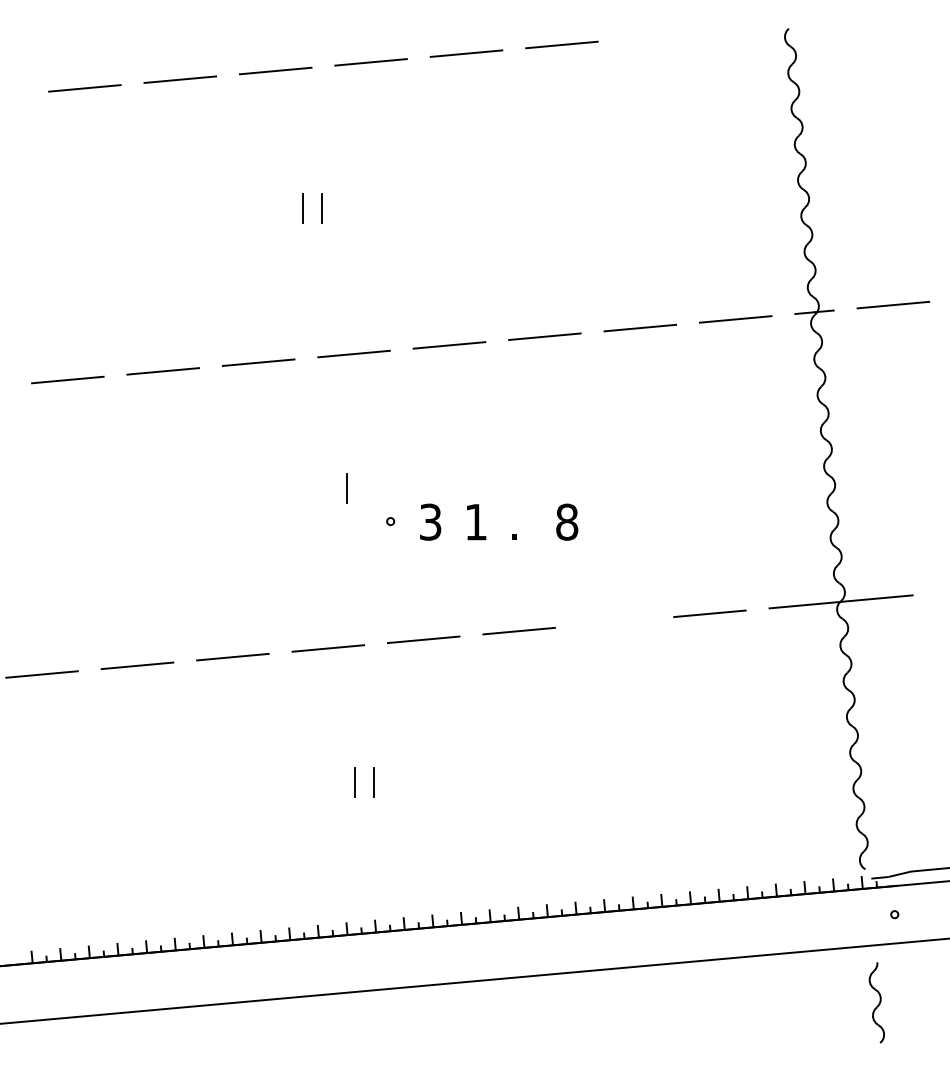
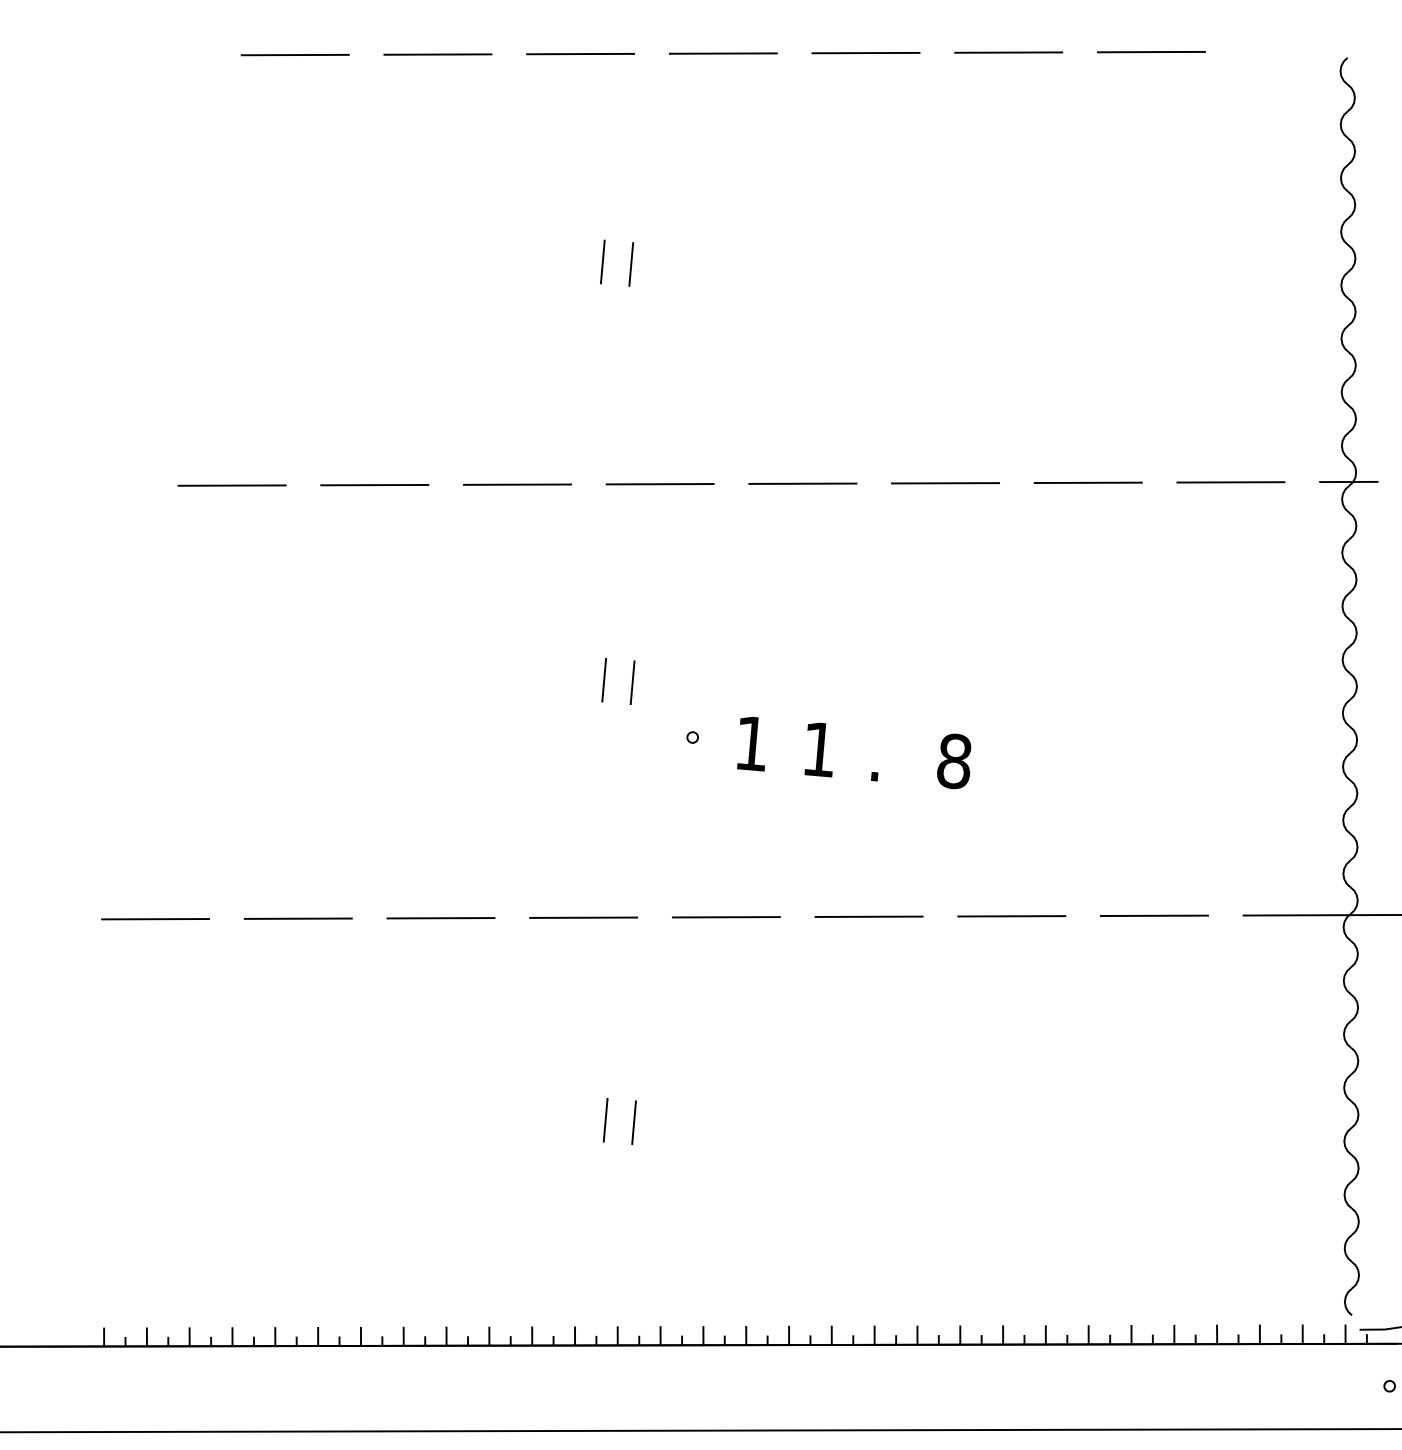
line: (657, 36) -> (1151, 52), added
line: (328, 488) -> (604, 680), added
text: (430, 521) -> (751, 742), 3 -> 1
line: (614, 622) -> (1011, 916), added

